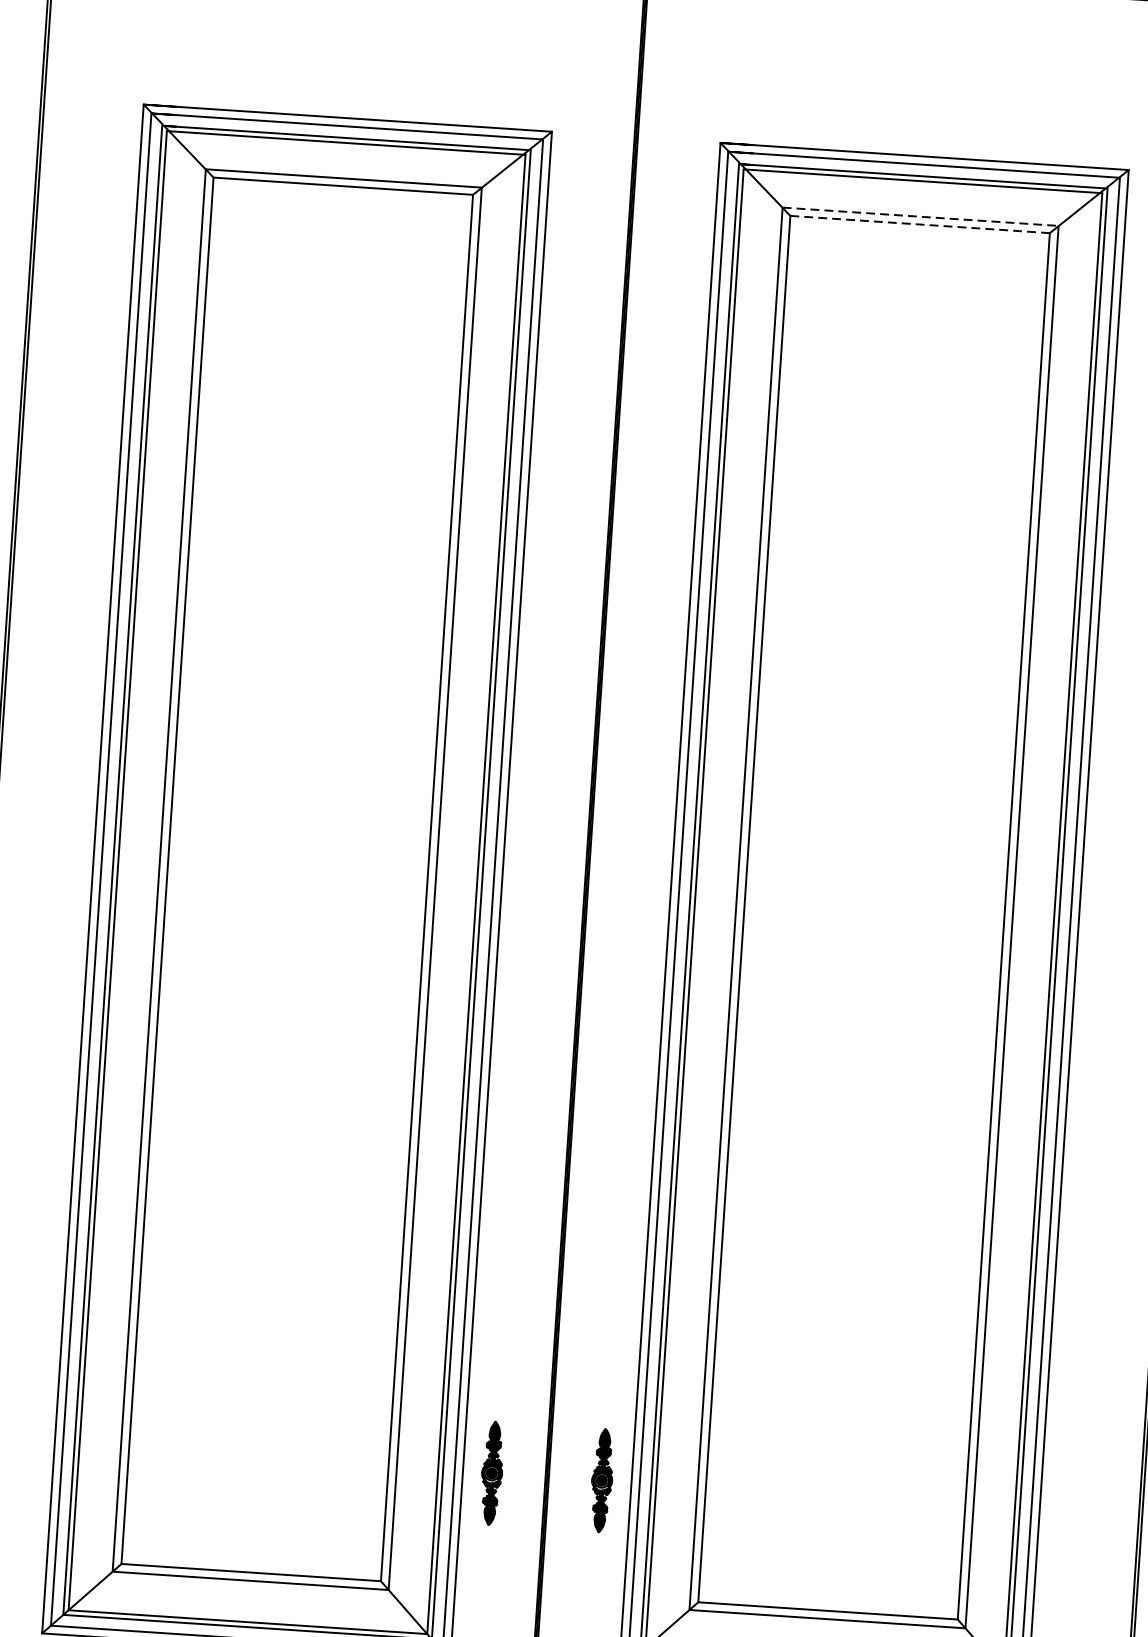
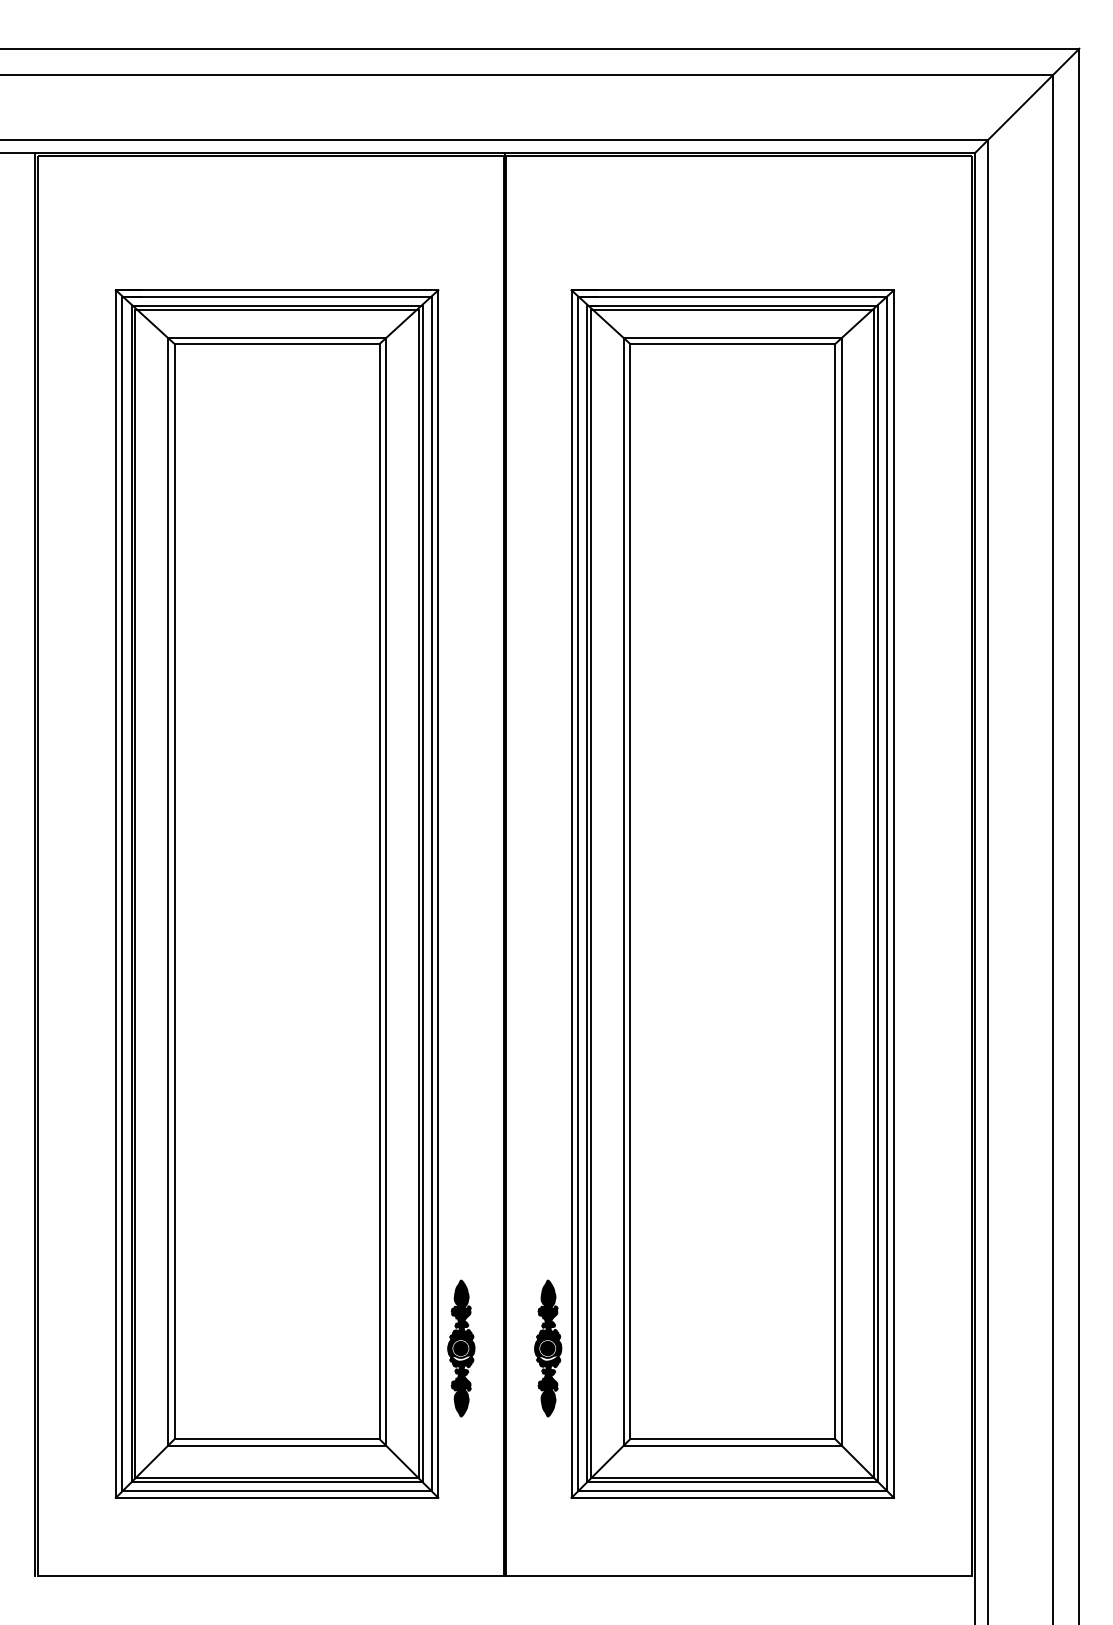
line: (921, 216) -> (733, 337), dashed -> solid
line: (921, 225) -> (733, 344), dashed -> solid
part: (492, 1473) -> (461, 1348), size x1.67
part: (602, 1480) -> (548, 1348), size x1.67

